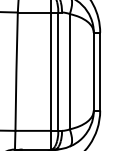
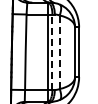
line: (58, 72) -> (52, 52), solid -> dashed
line: (69, 72) -> (59, 52), solid -> dashed

